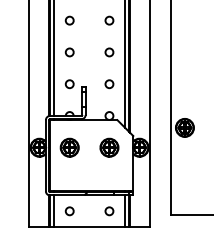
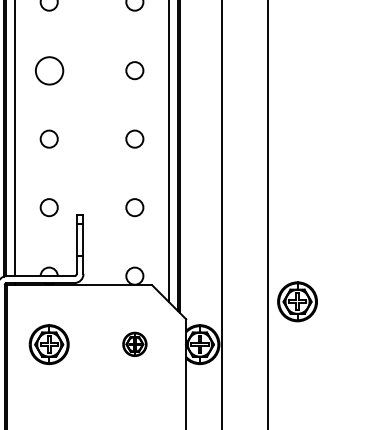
circle: (69, 20) -> (48, 70), size x1.6
part: (109, 147) -> (134, 344), size x0.6

